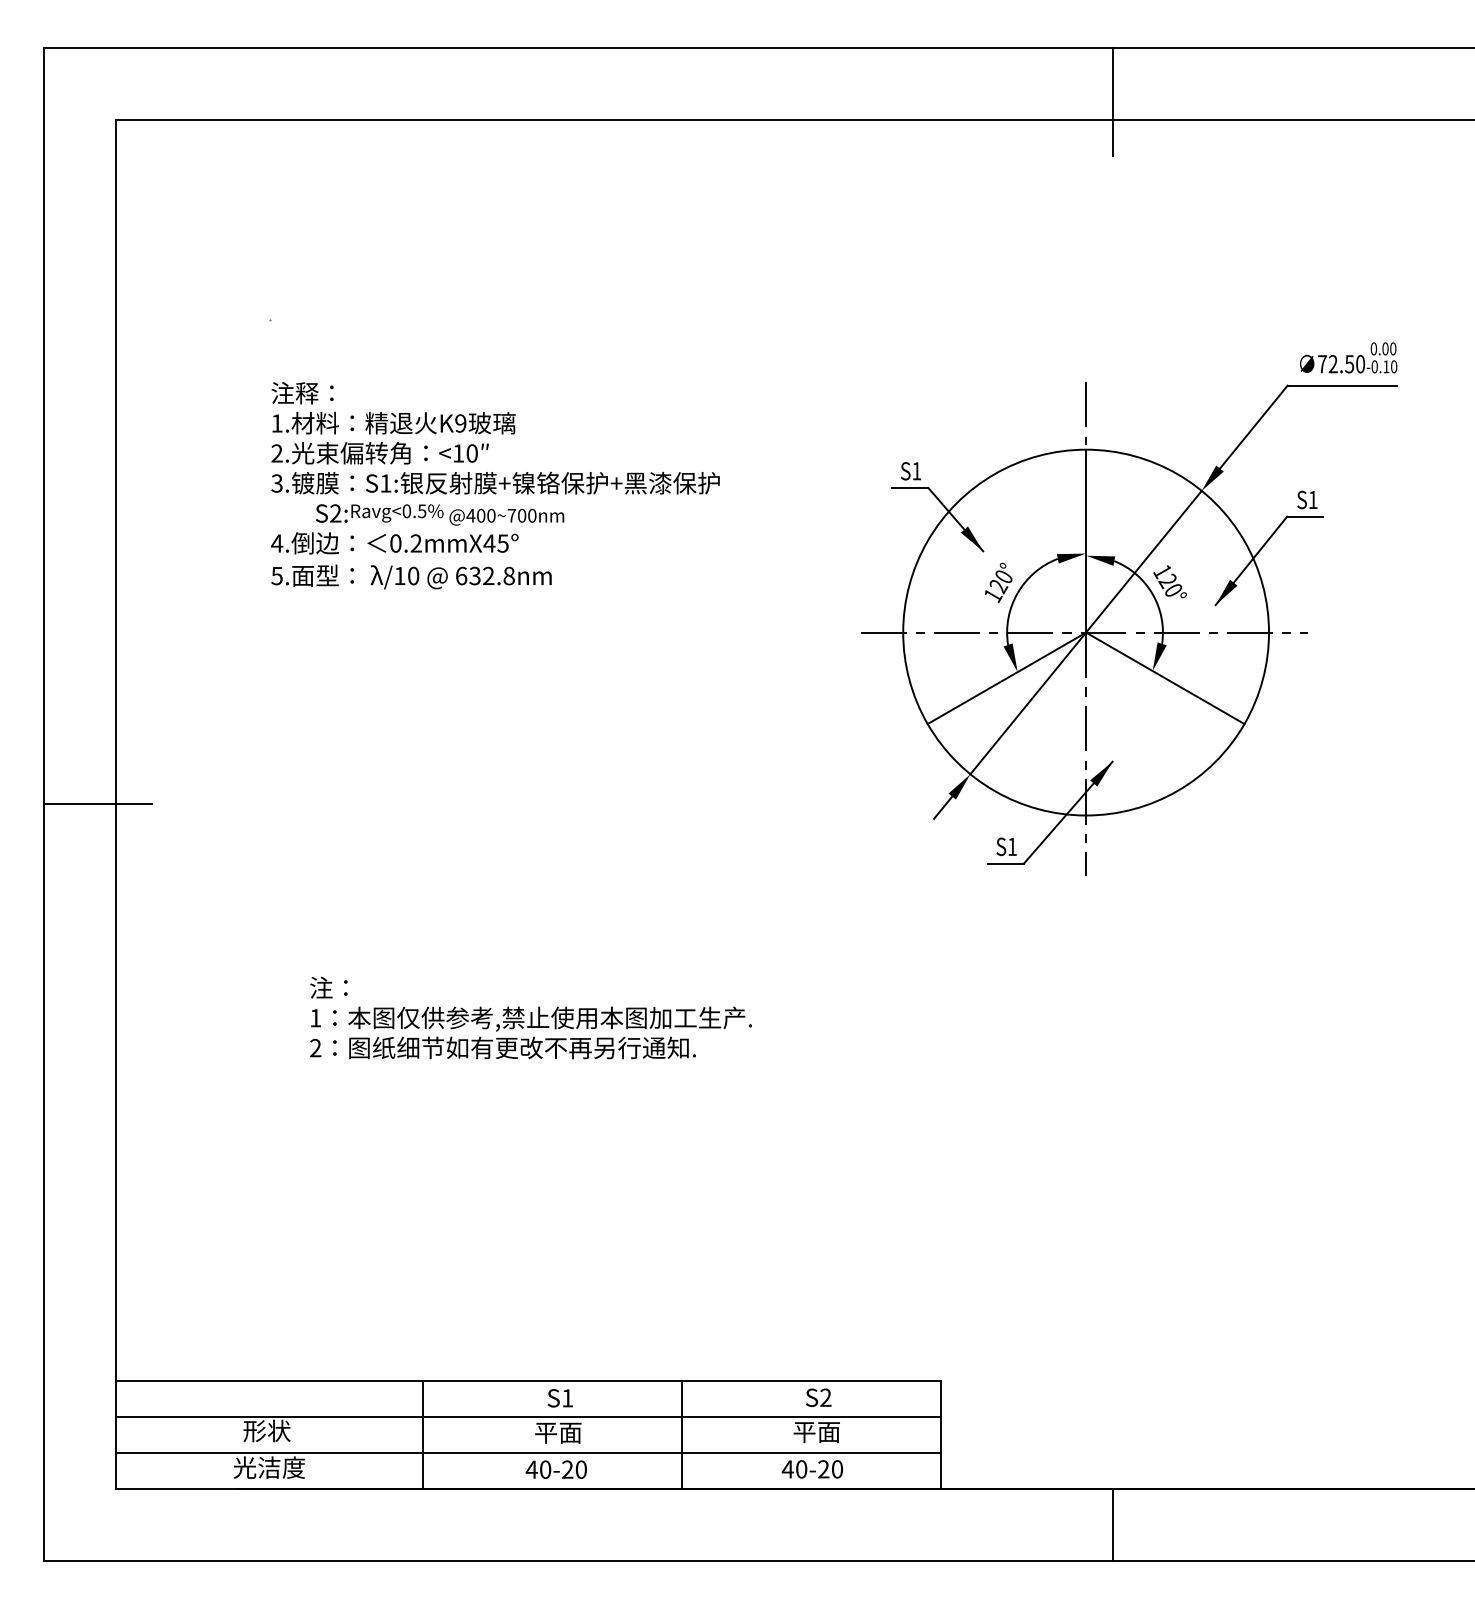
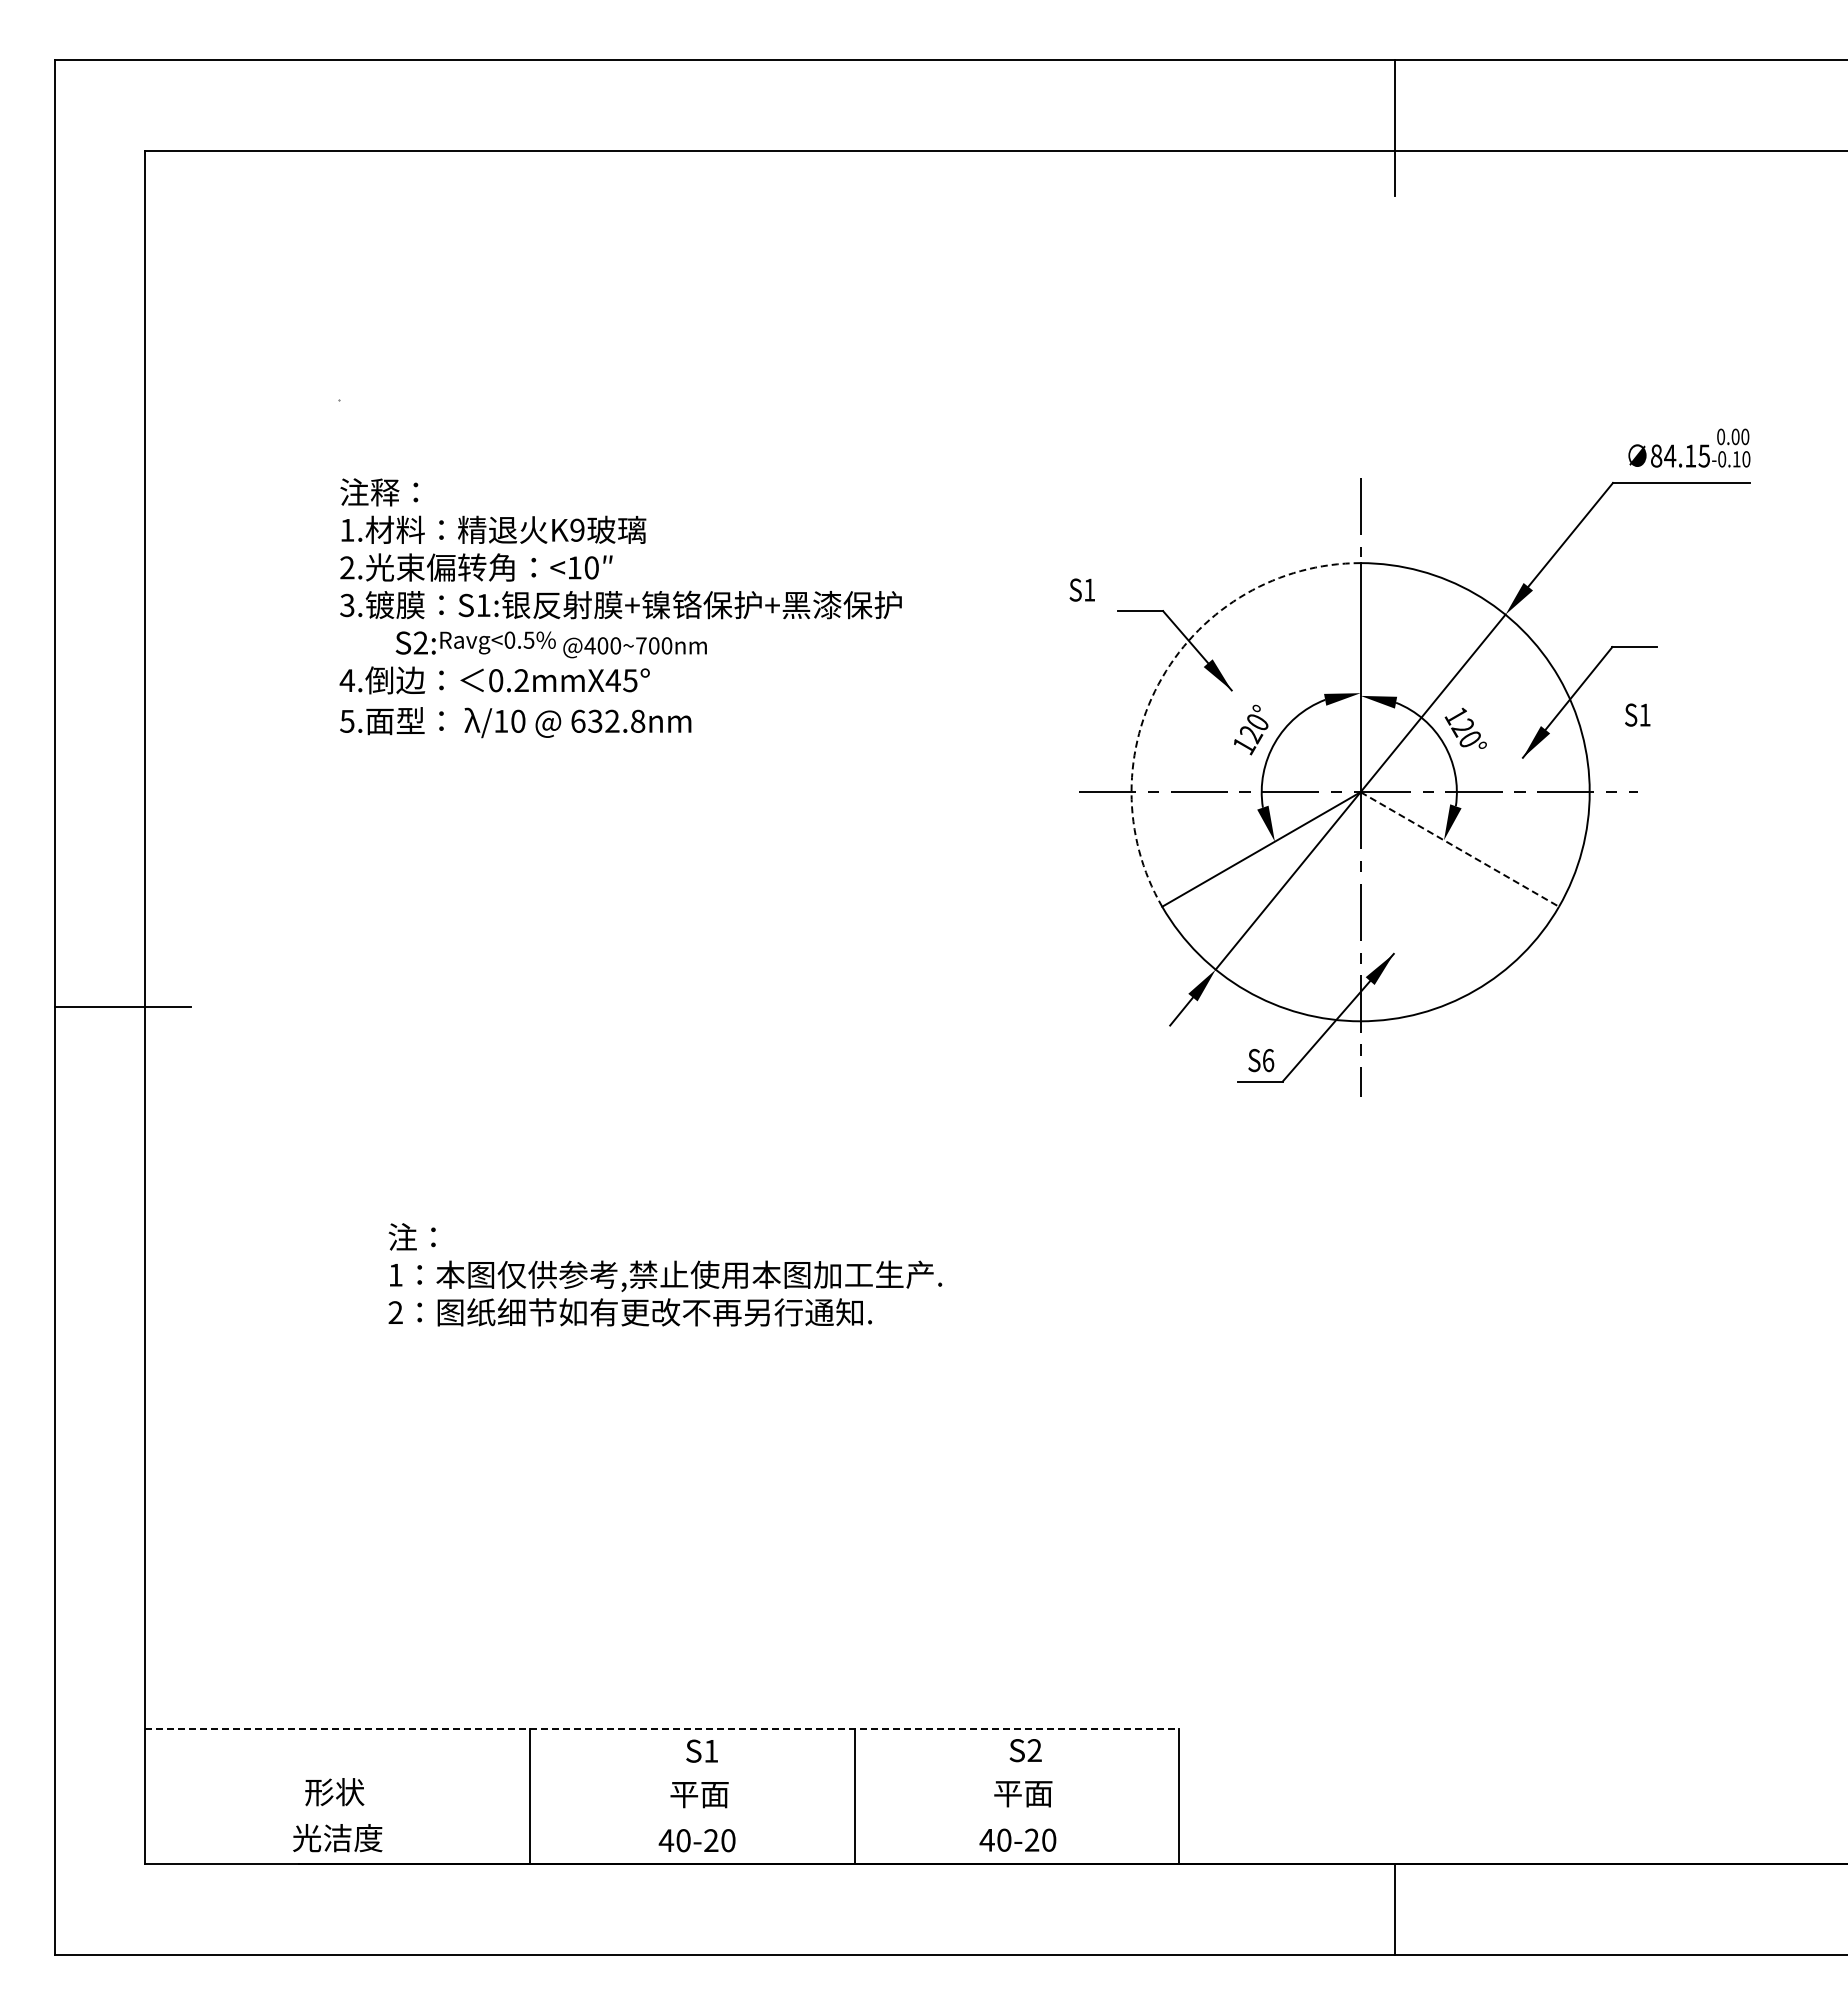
text: (1341, 363) -> (1680, 455), 72.50 -> 84.15
text: (910, 470) -> (1081, 589), moved
text: (1307, 499) -> (1637, 714), moved
arc: (927, 541) -> (1162, 677), solid -> dashed
line: (1165, 678) -> (1459, 849), solid -> dashed
text: (1012, 846) -> (1268, 1060), S1 -> S6
line: (528, 1380) -> (662, 1729), solid -> dashed
line: (528, 1416) -> (662, 1774), removed
line: (528, 1452) -> (662, 1819), removed

